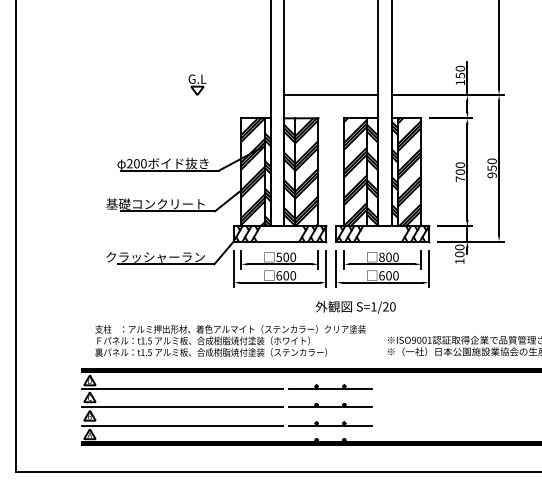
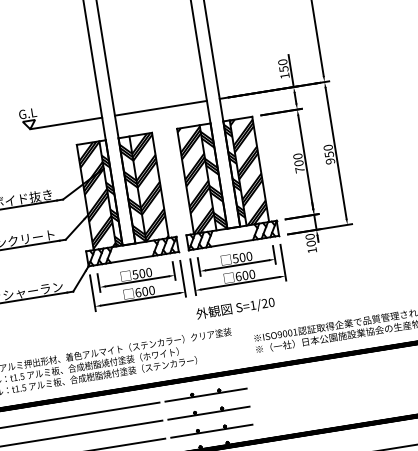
line: (234, 95) -> (66, 123), added
text: (381, 256) -> (235, 257), 800 -> 500
text: (355, 307) -> (235, 308), moved

